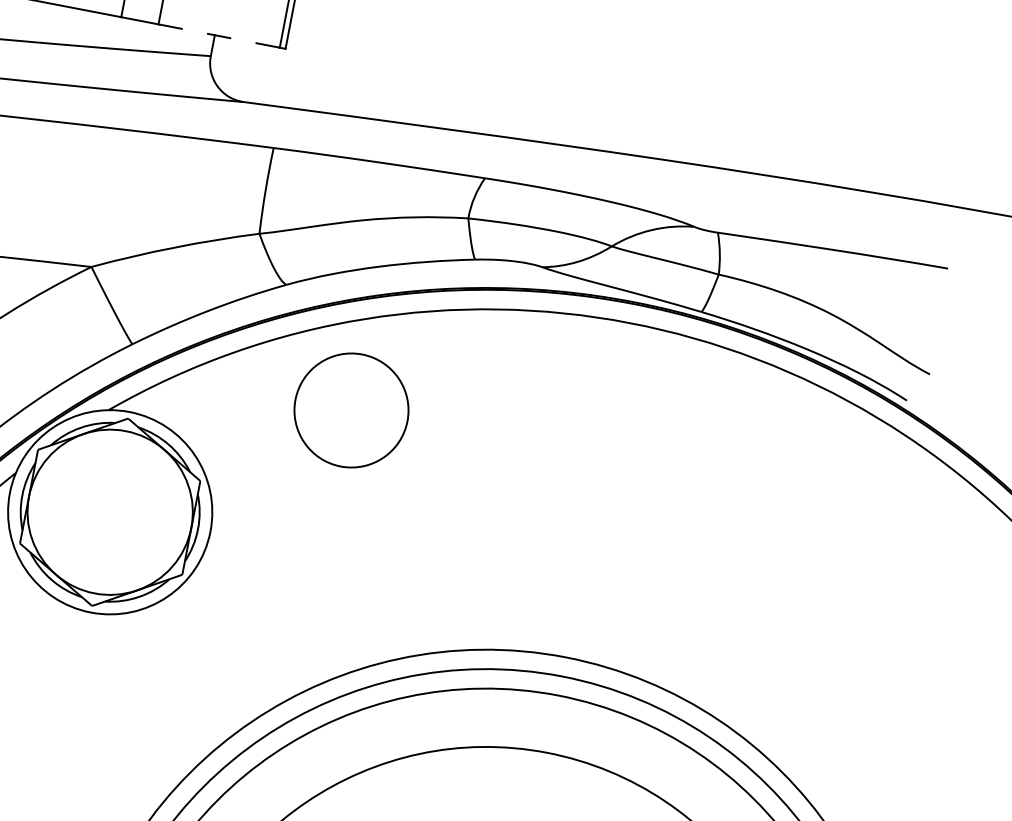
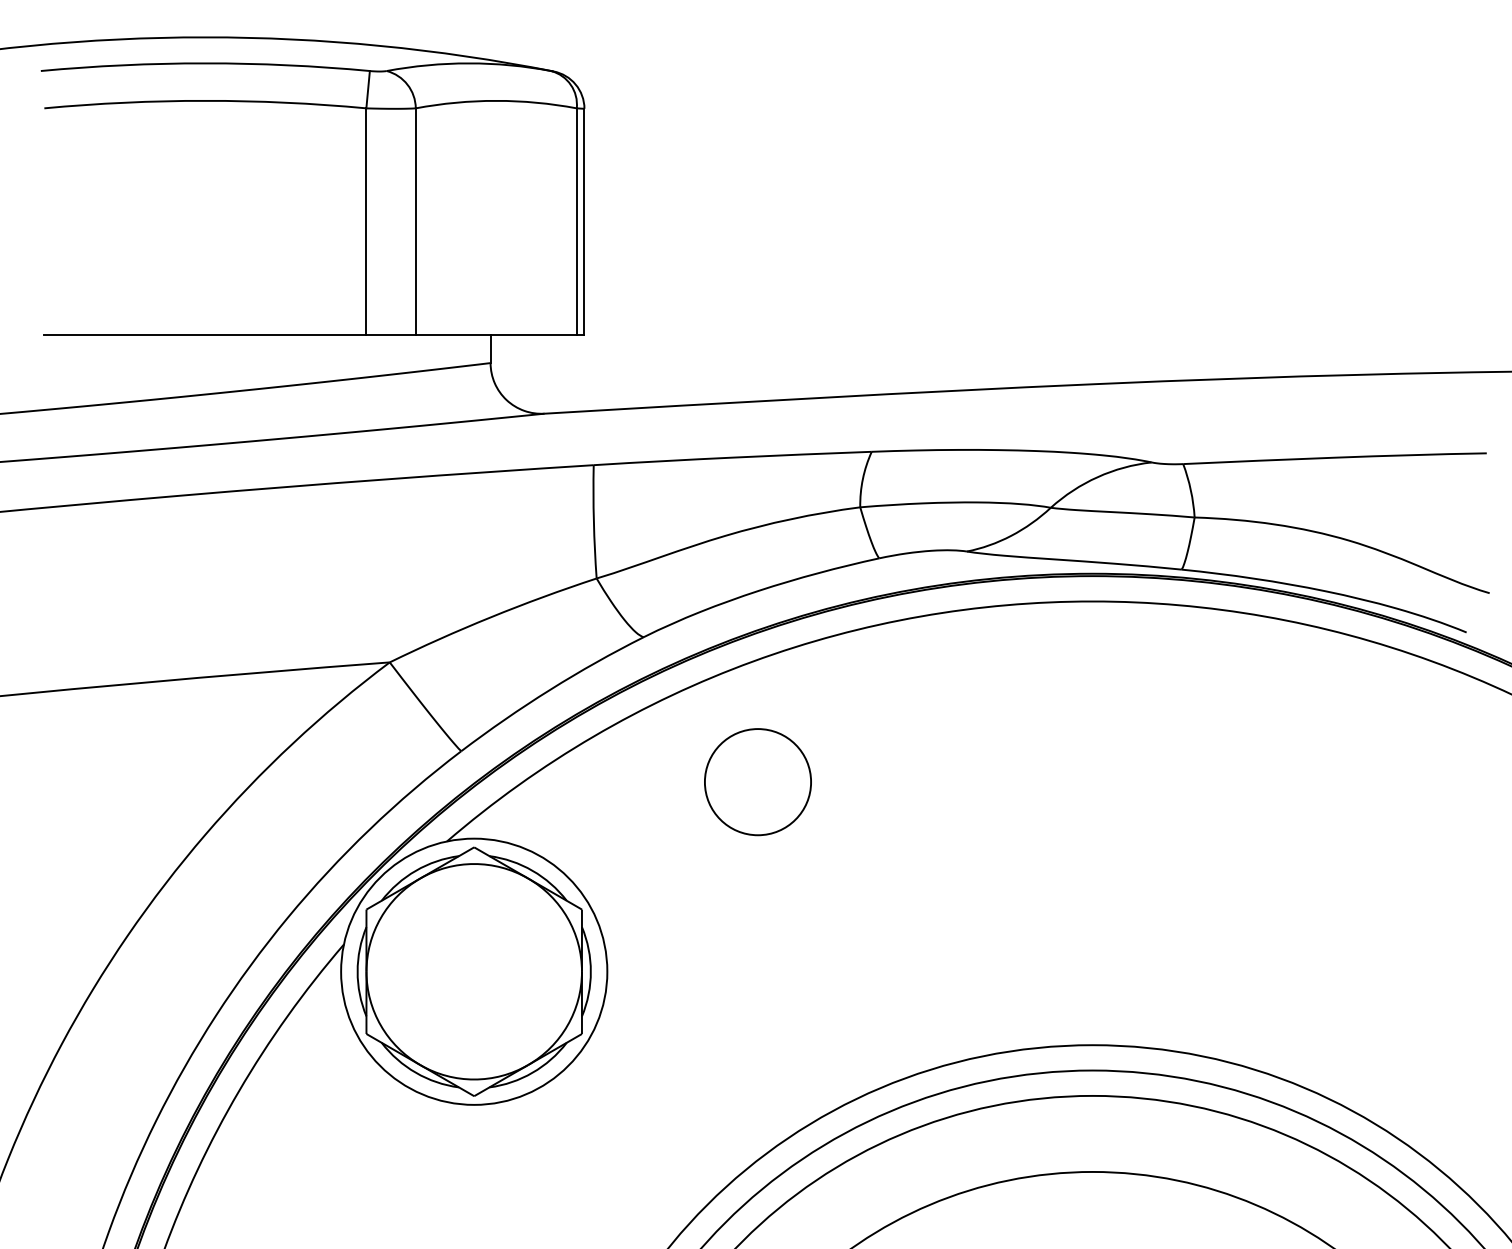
line: (219, 36) -> (496, 335), dashed -> solid
circle: (351, 410) -> (757, 782), size x0.71

